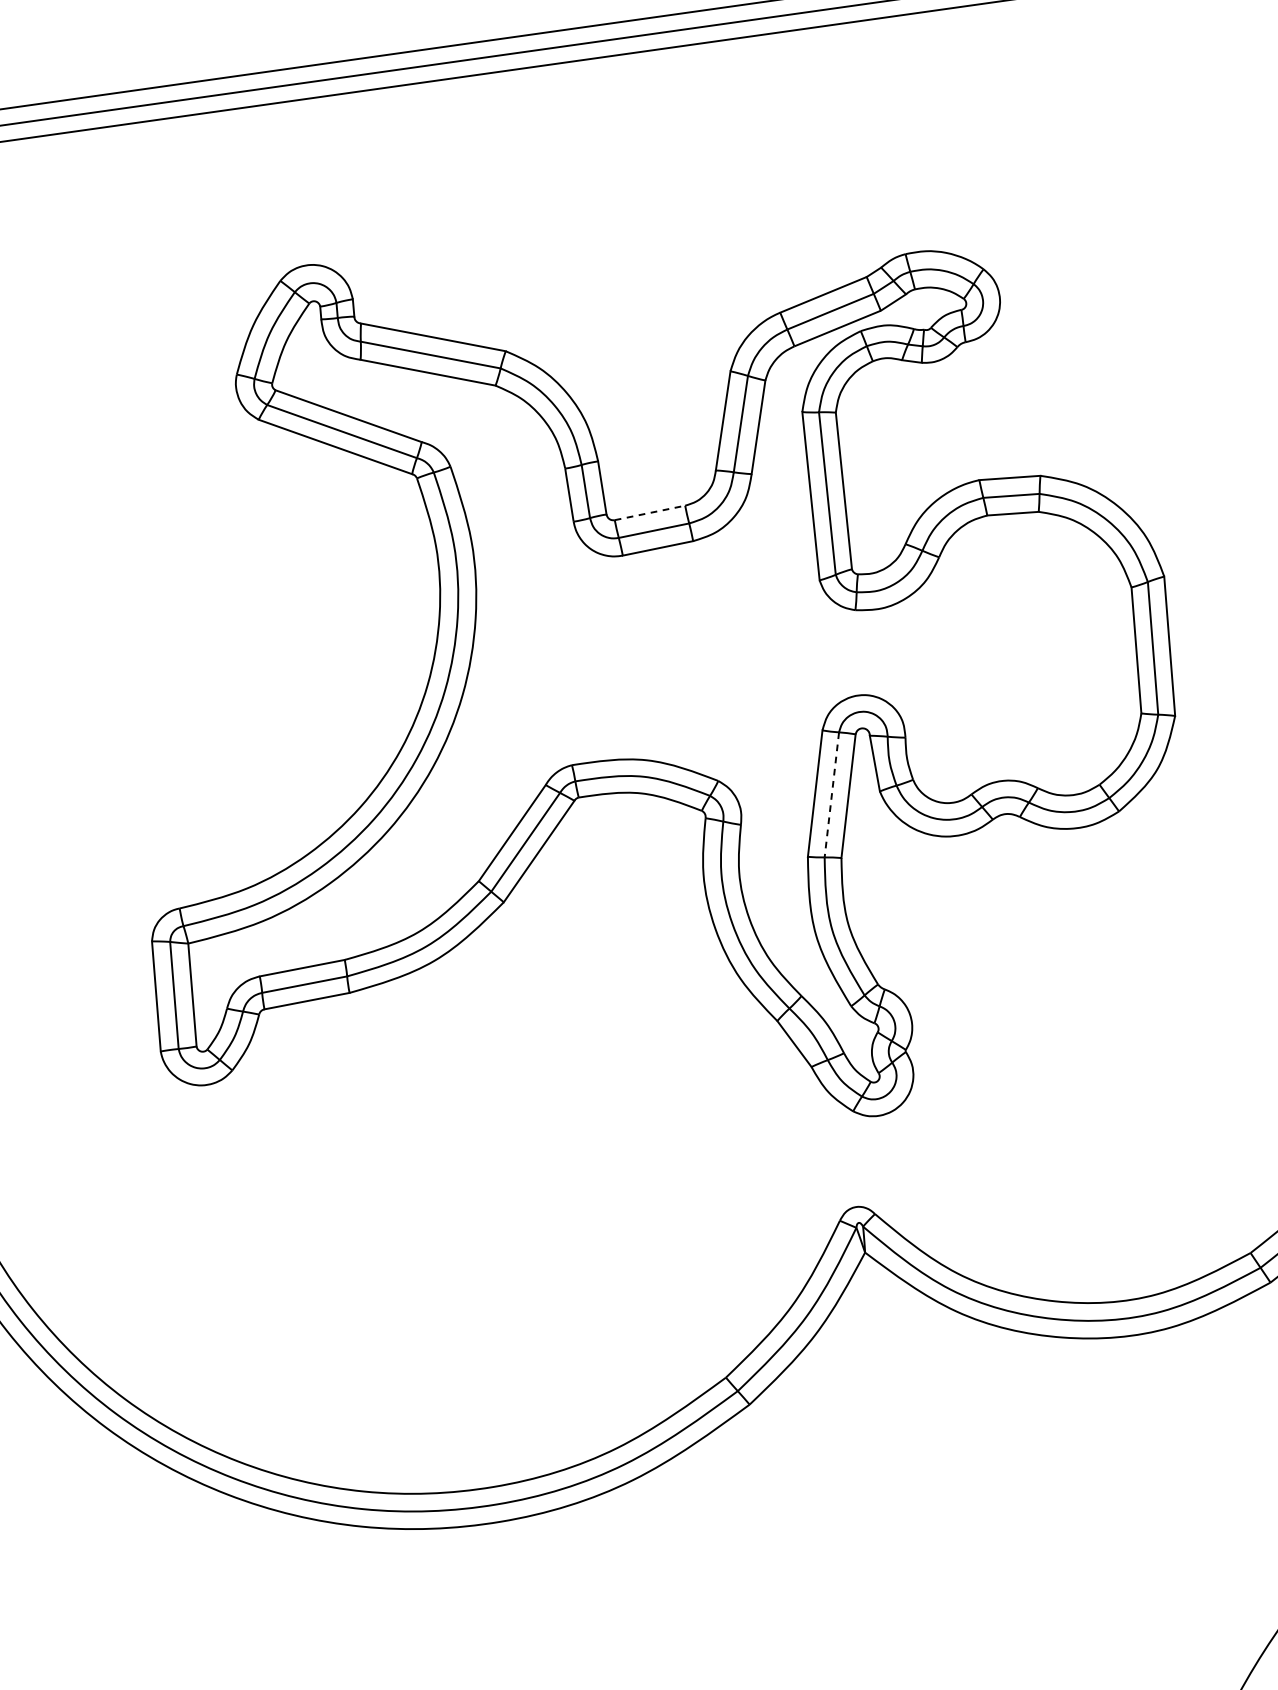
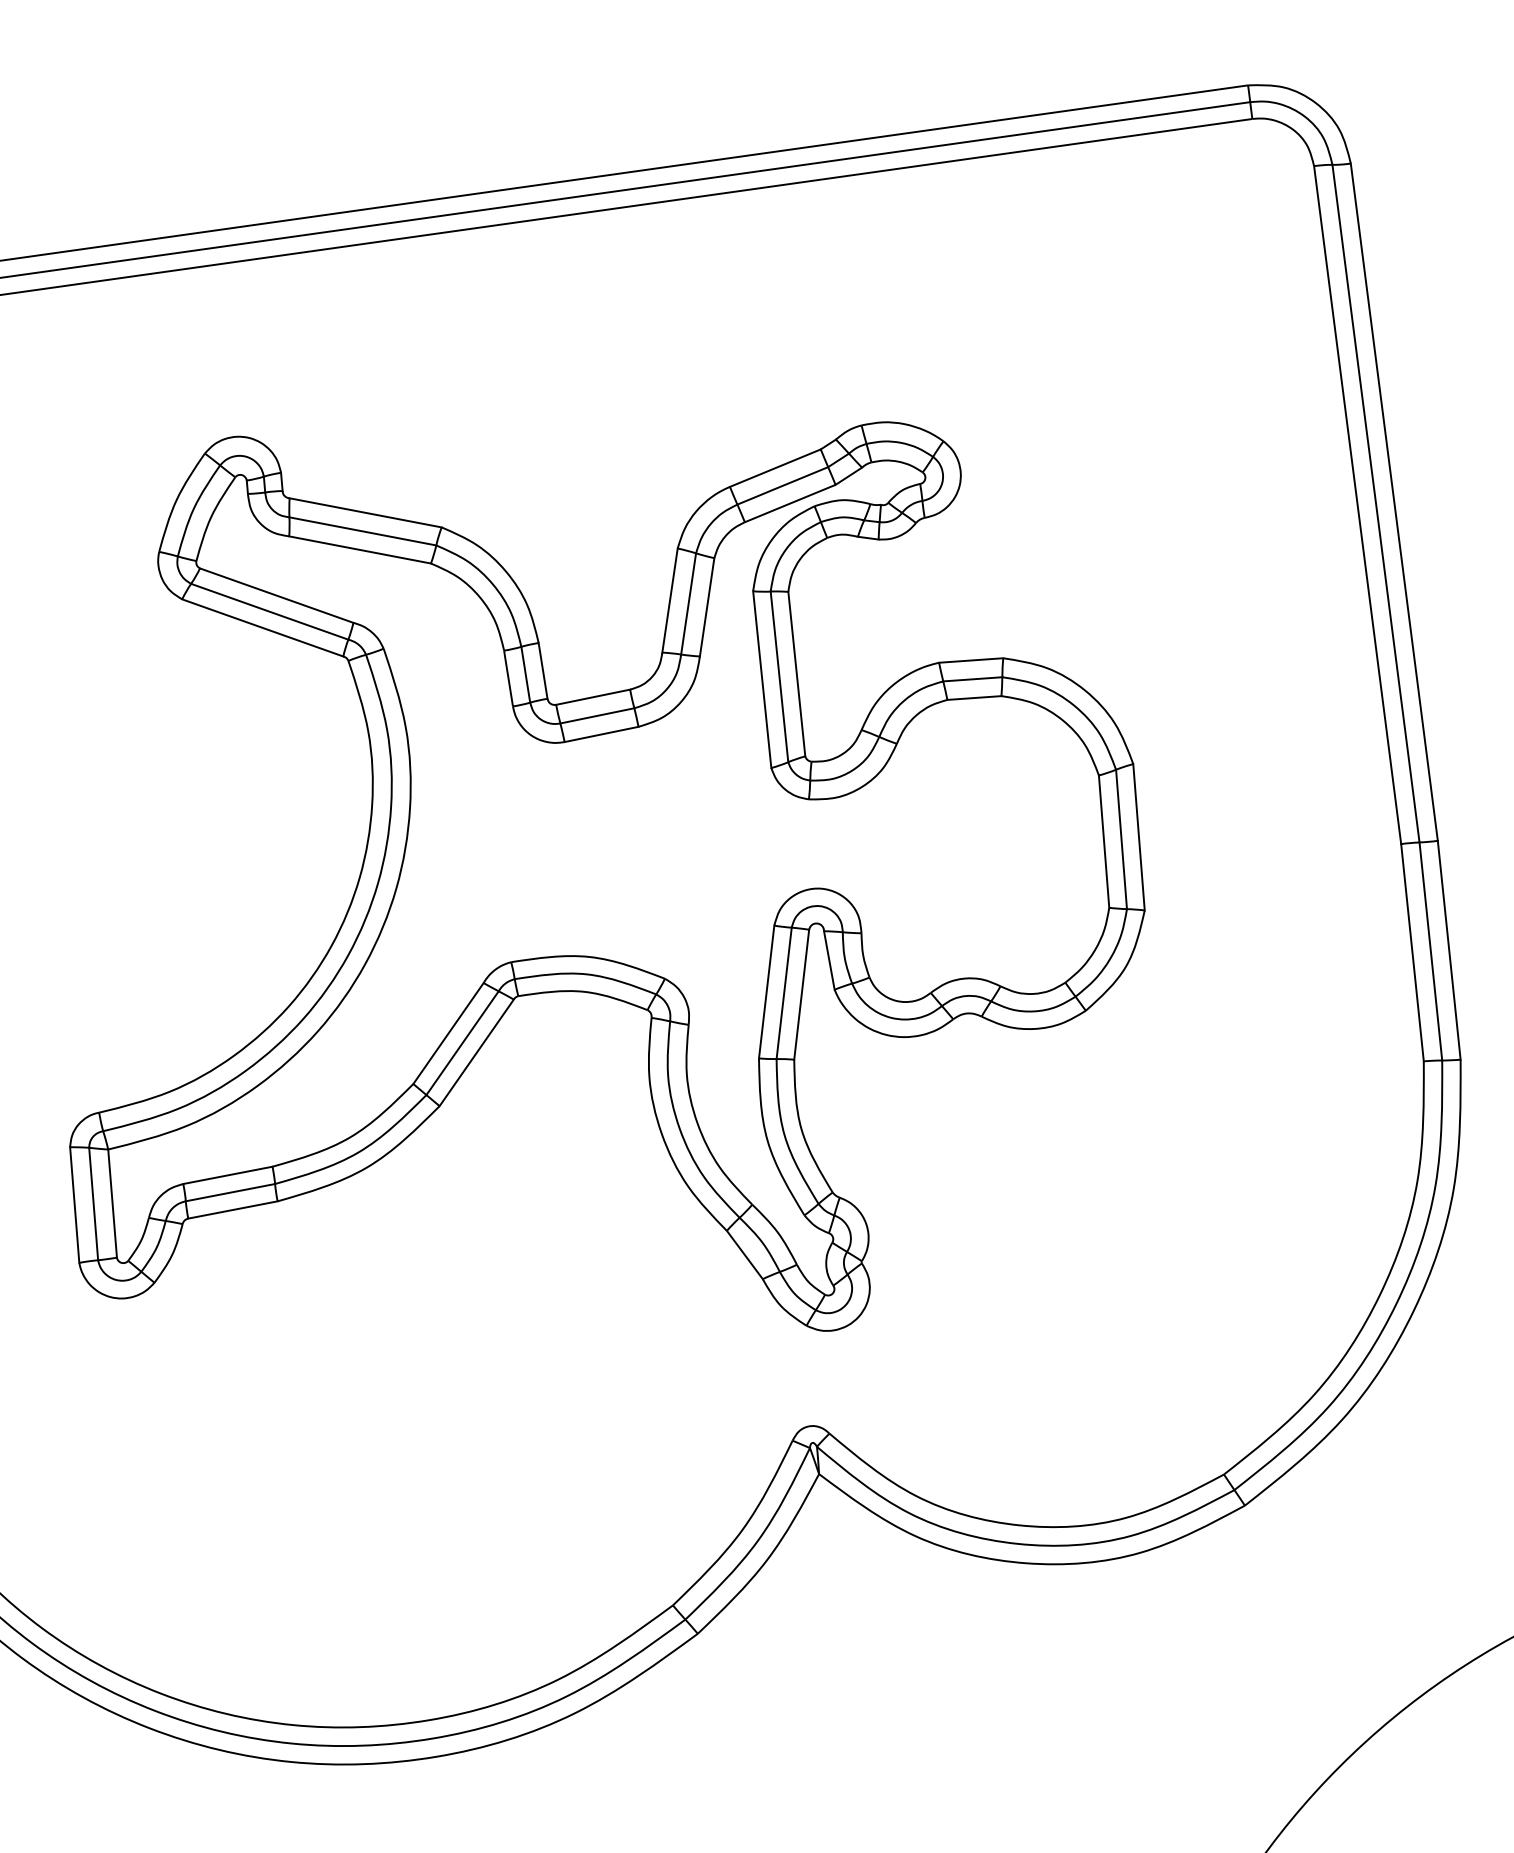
line: (650, 513) -> (593, 697), dashed -> solid
line: (832, 795) -> (784, 993), dashed -> solid

